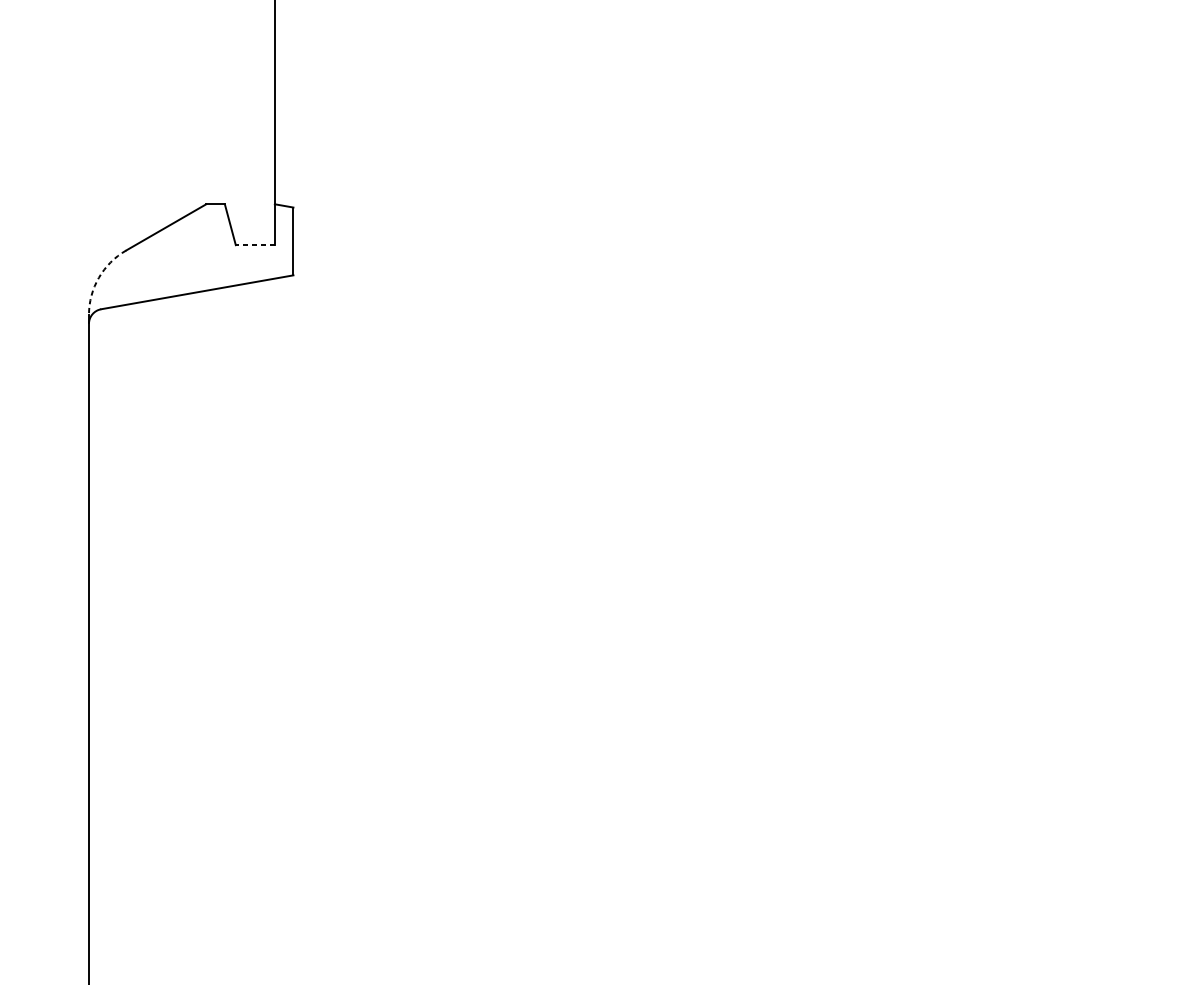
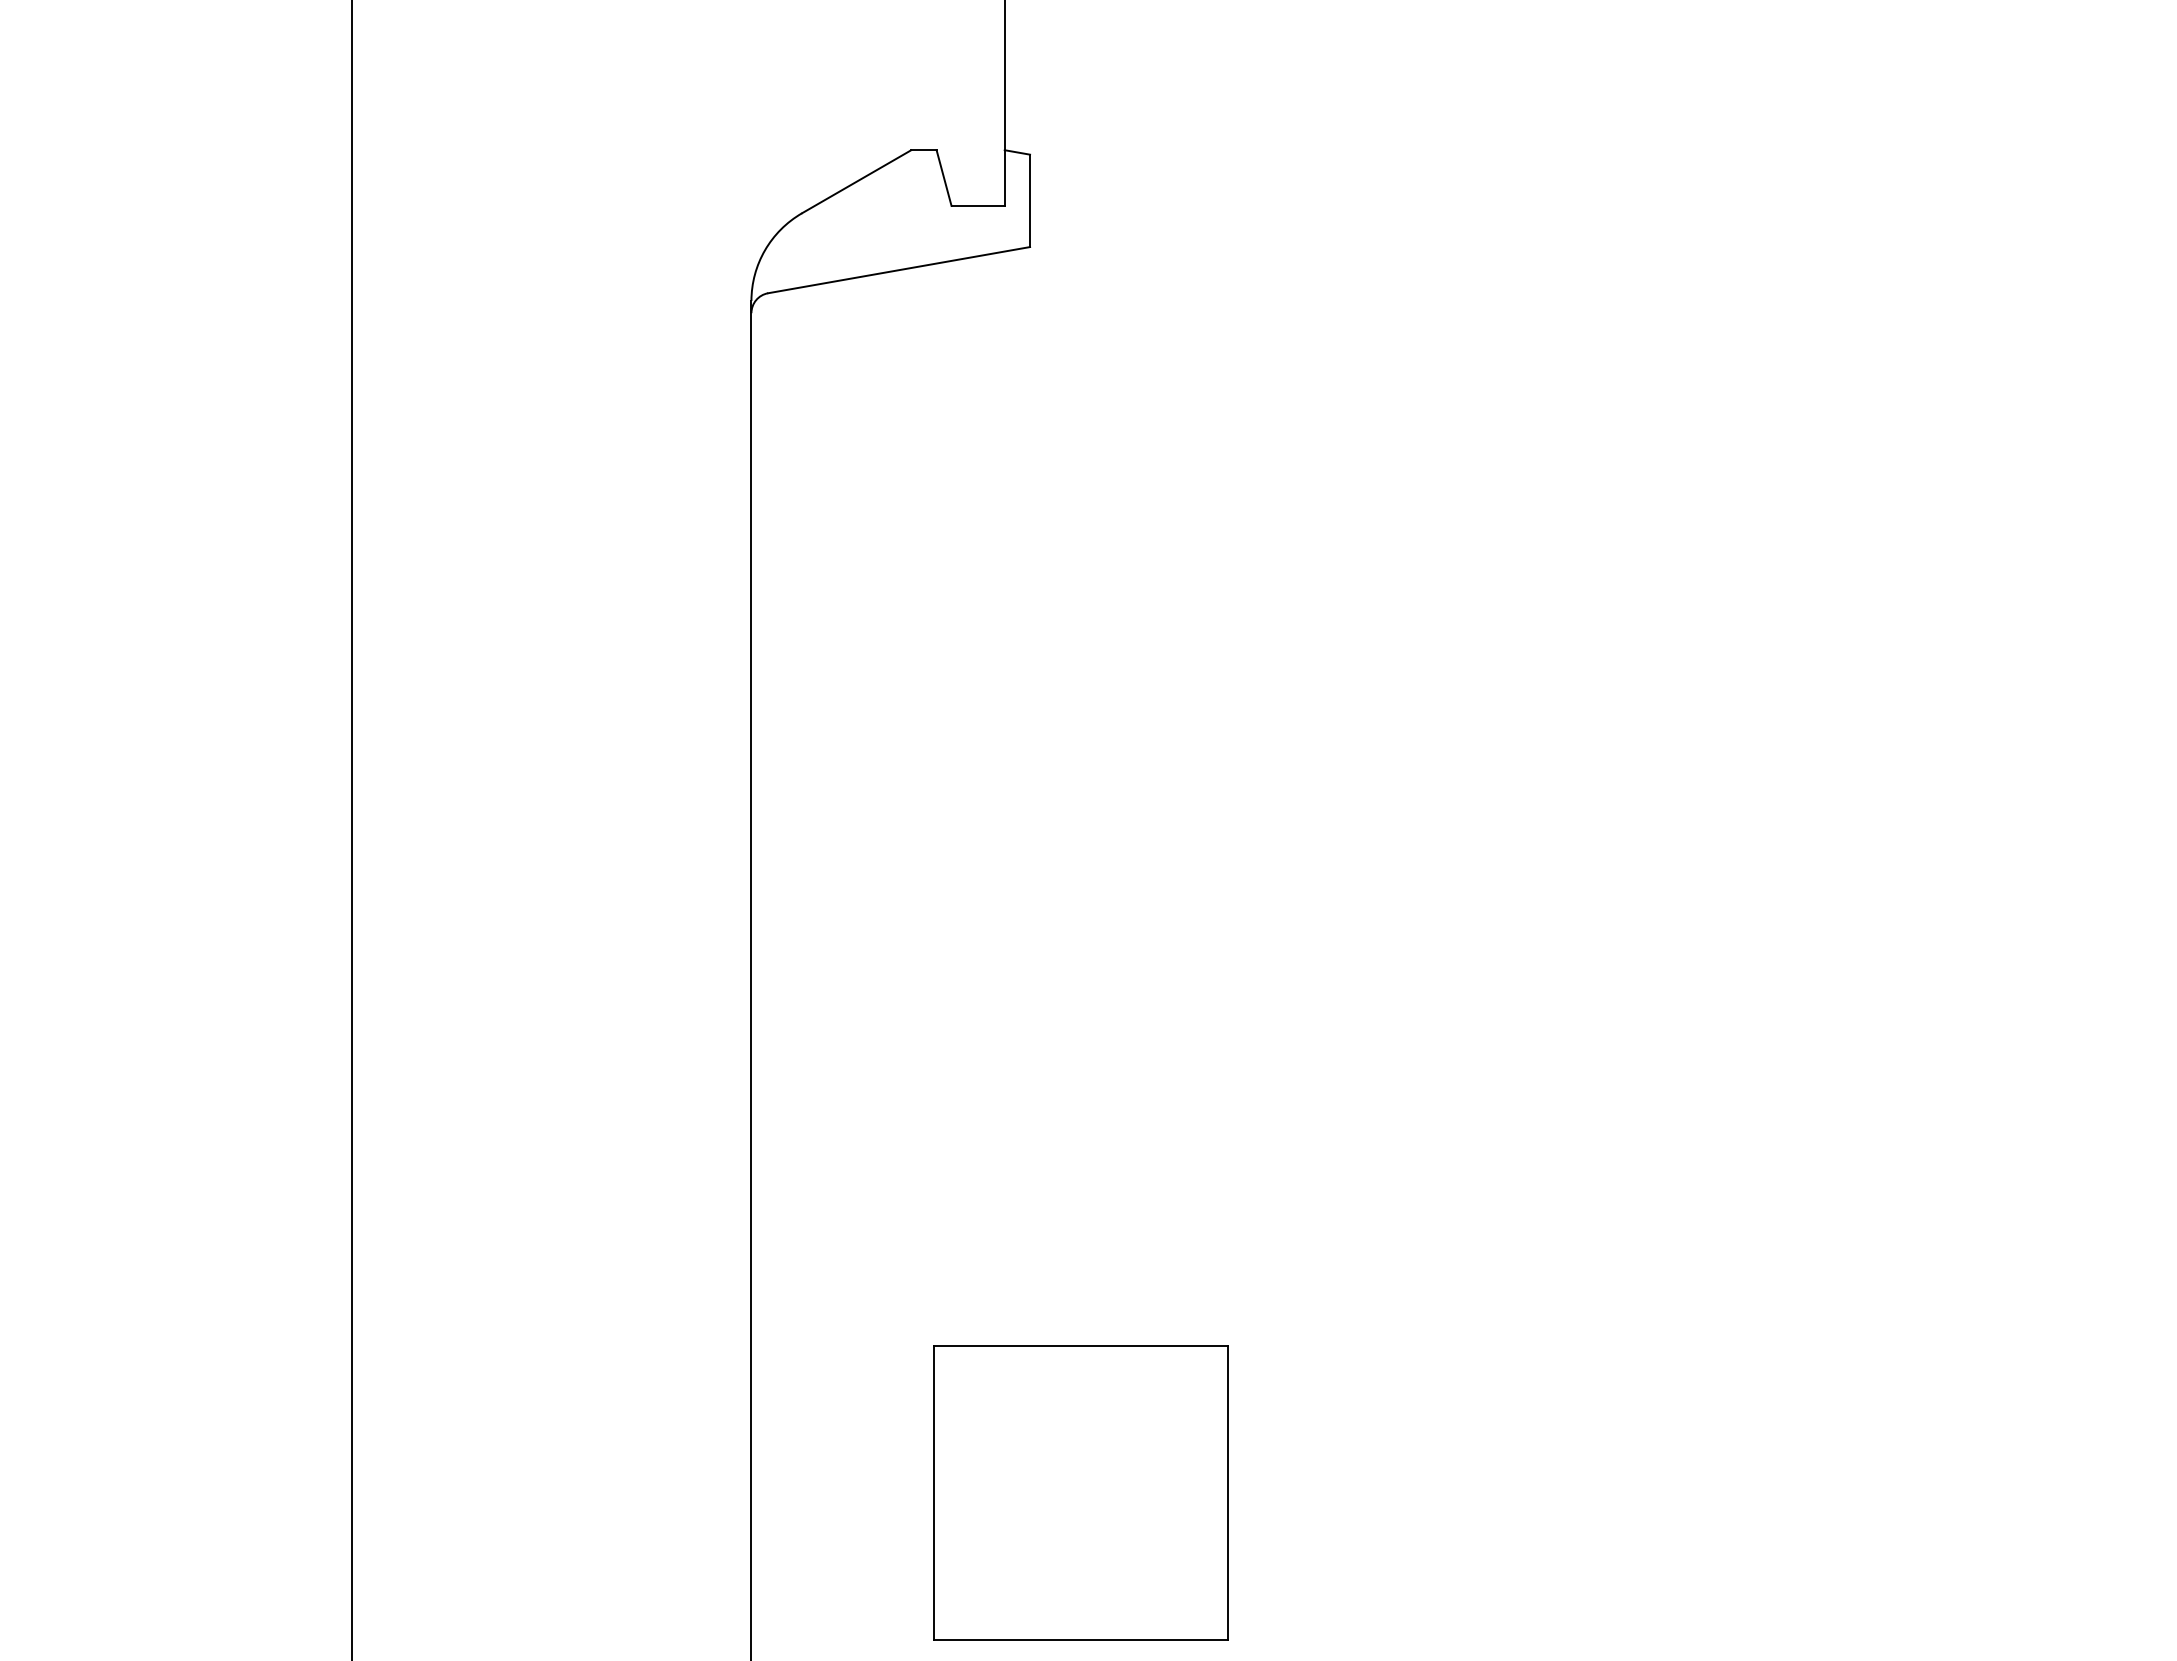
line: (255, 244) -> (978, 205), dashed -> solid
arc: (99, 277) -> (765, 250), dashed -> solid

